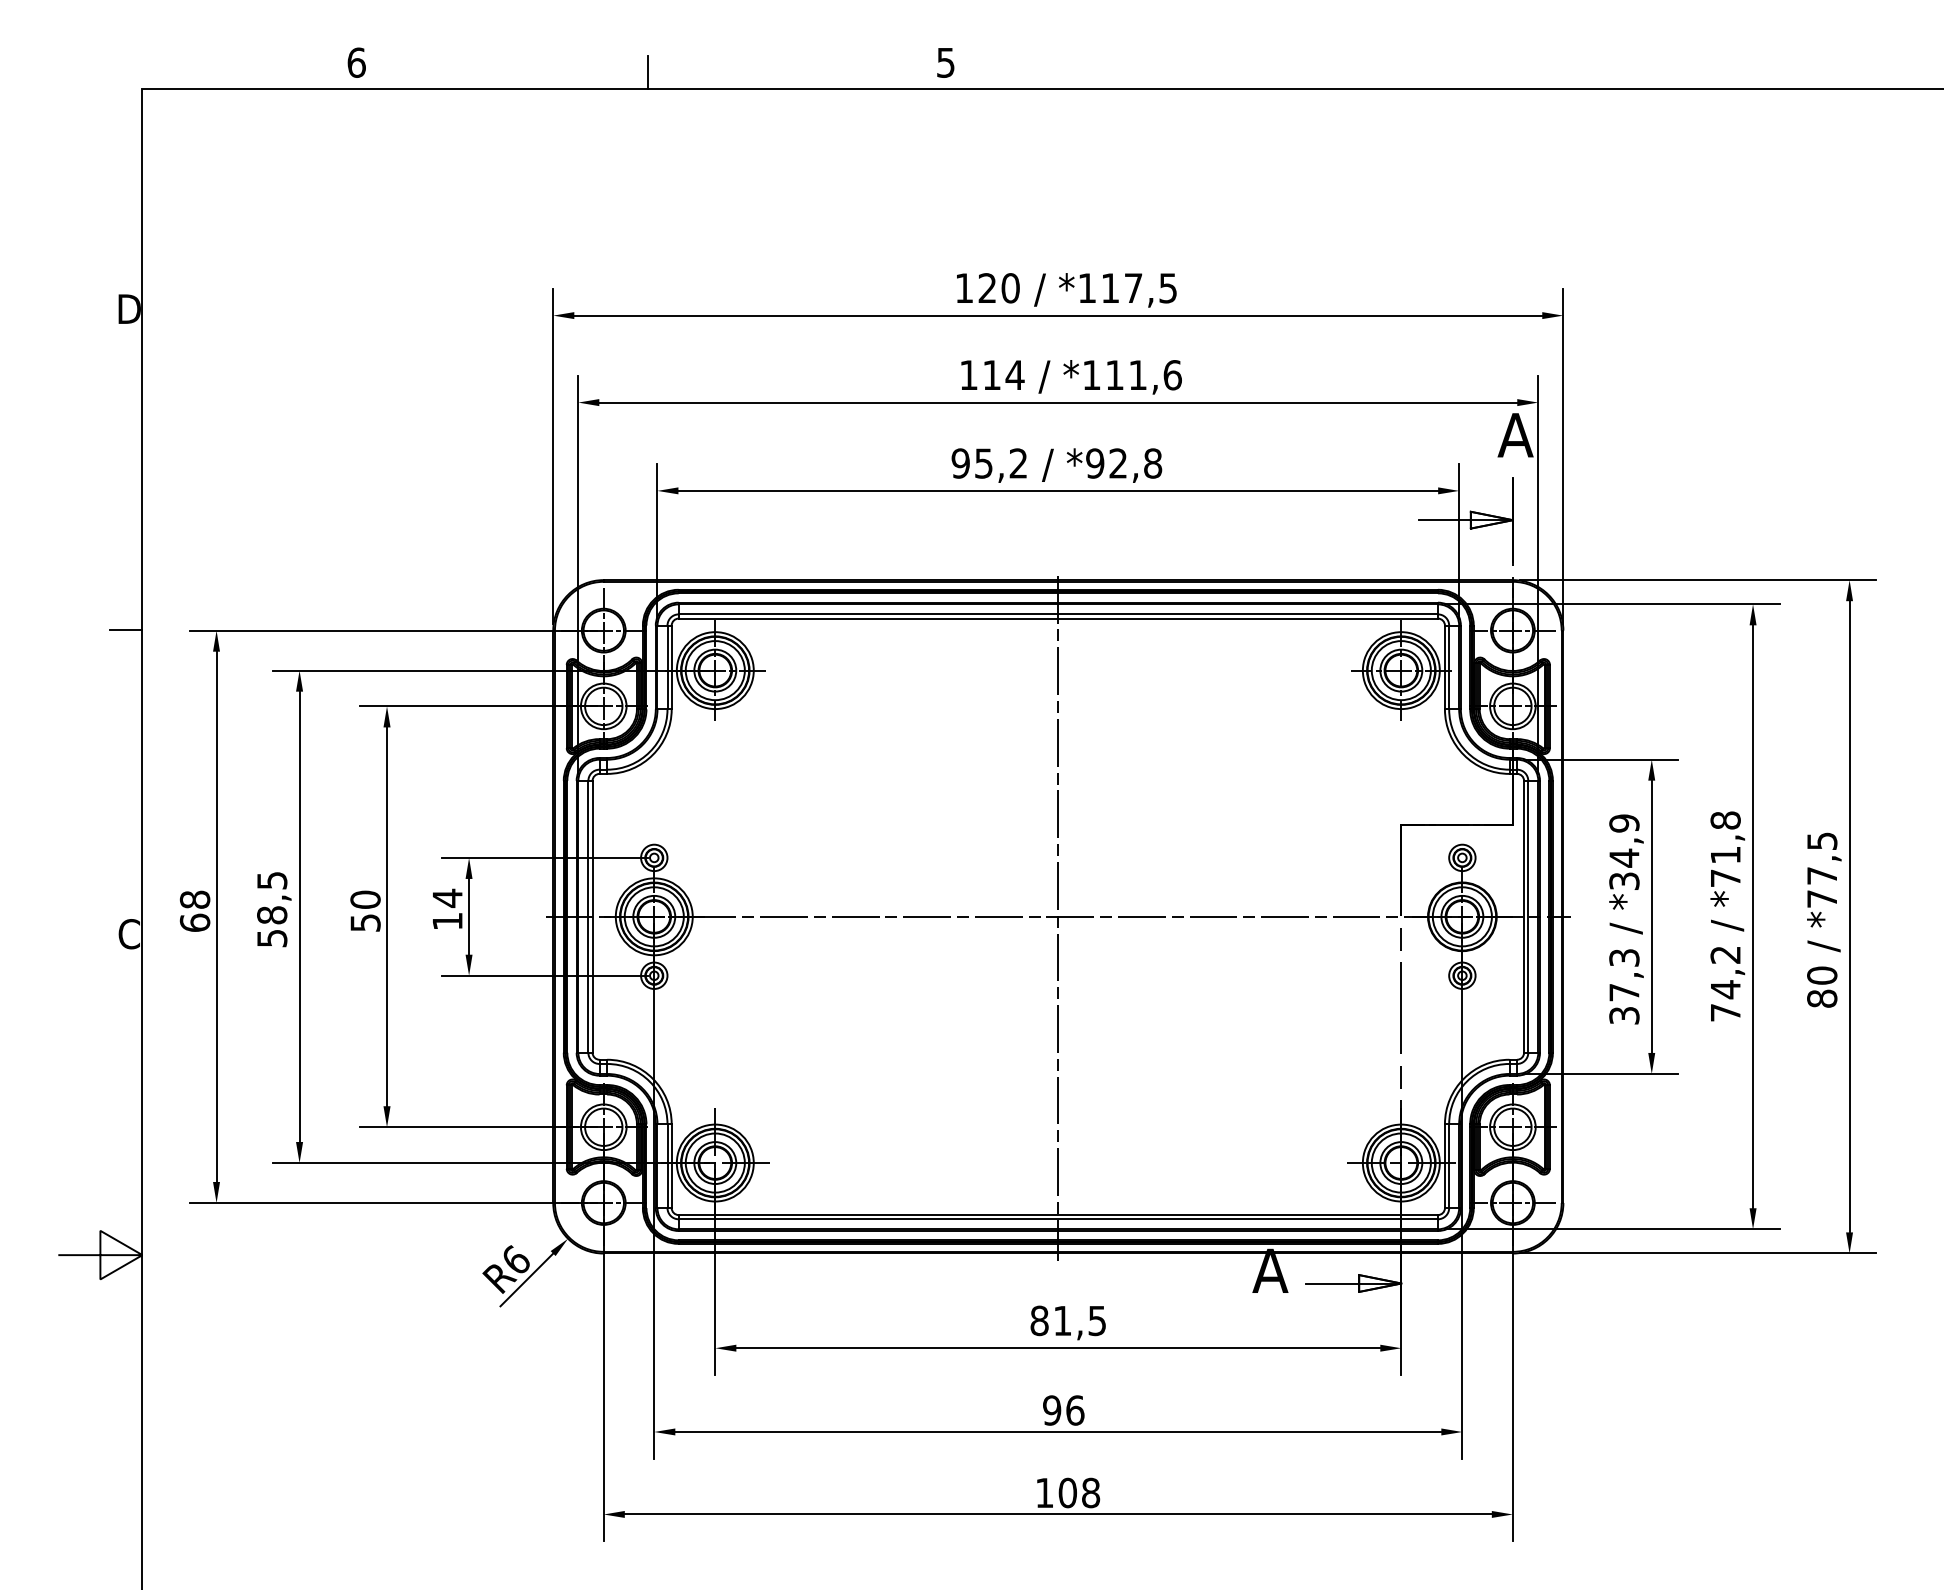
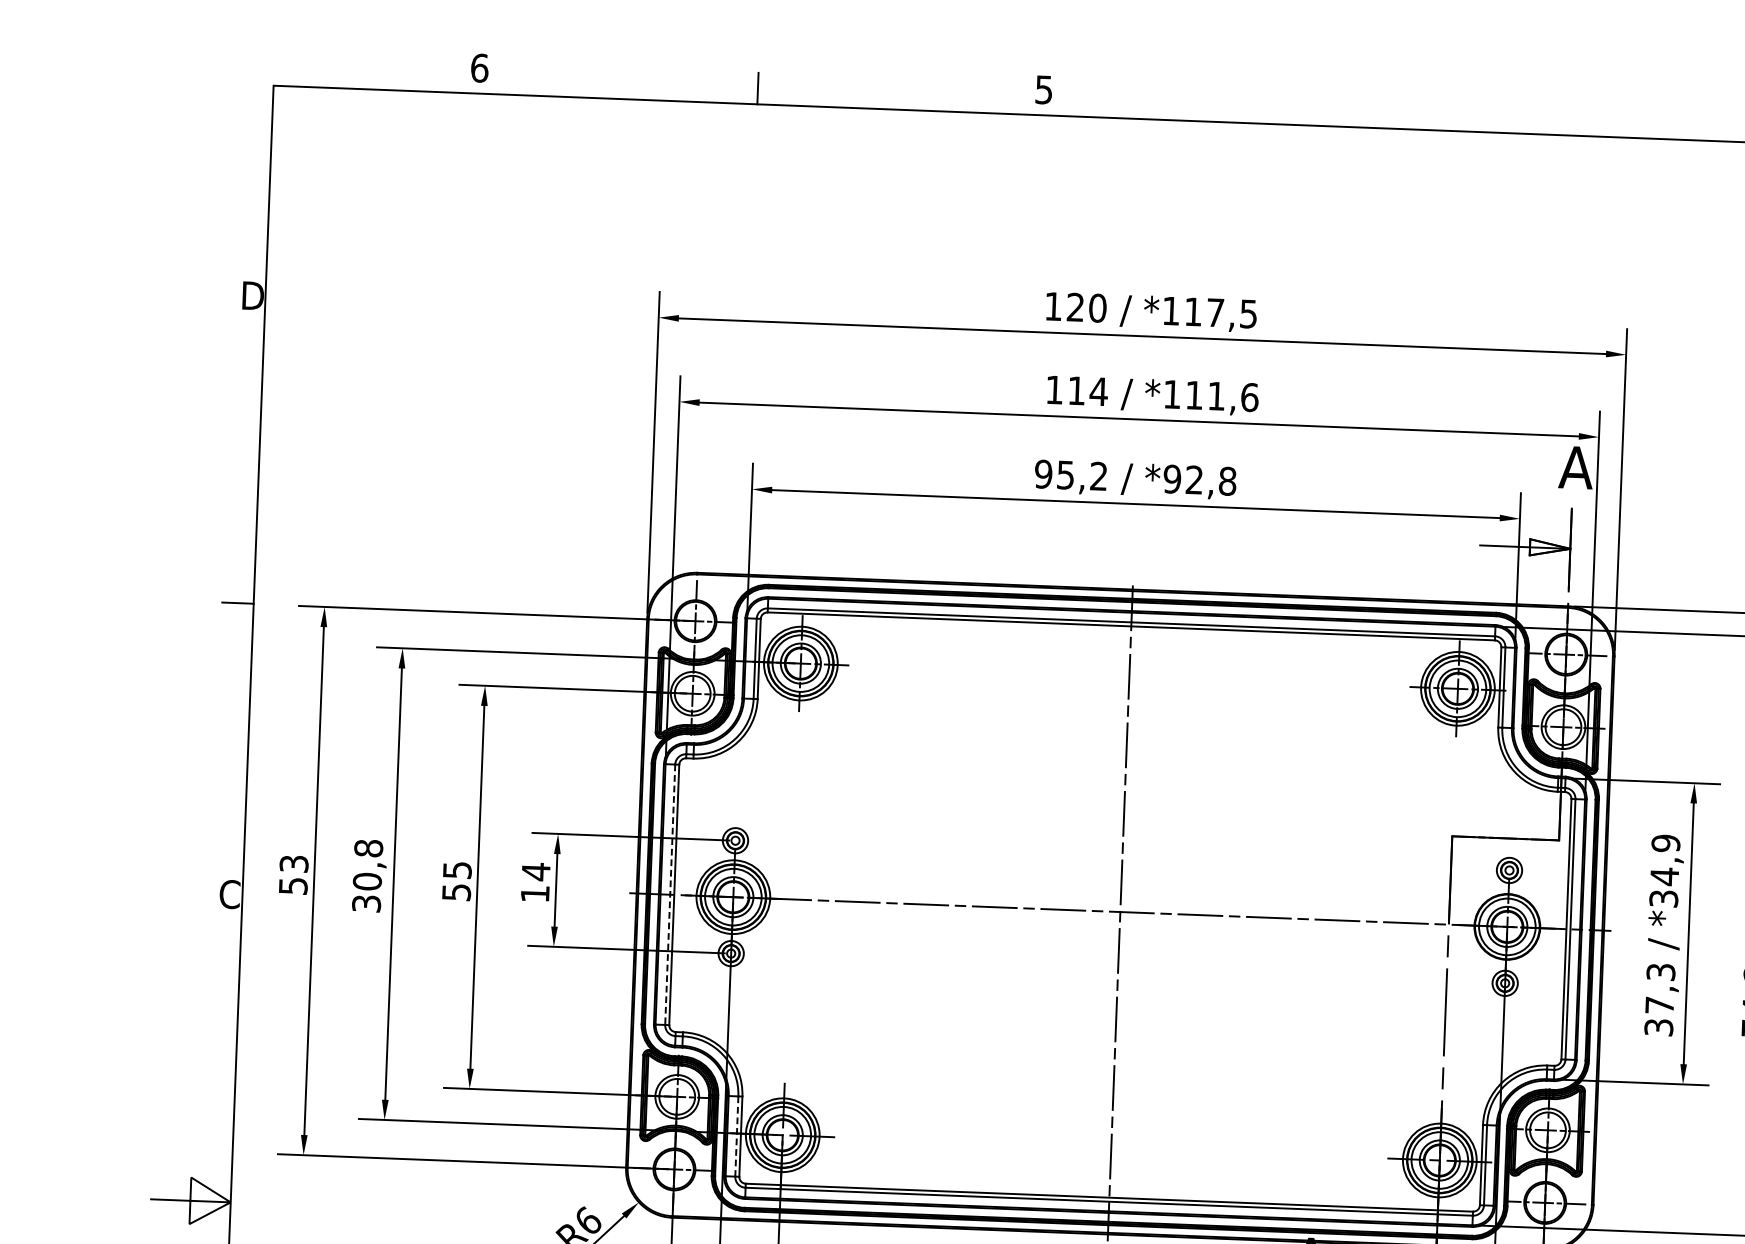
text: (365, 899) -> (457, 869), 50 -> 55
text: (272, 908) -> (367, 875), 58,5 -> 30,8
text: (194, 910) -> (293, 874), 68 -> 53
line: (588, 916) -> (670, 894), solid -> dashed
line: (667, 1166) -> (736, 1136), solid -> dashed

